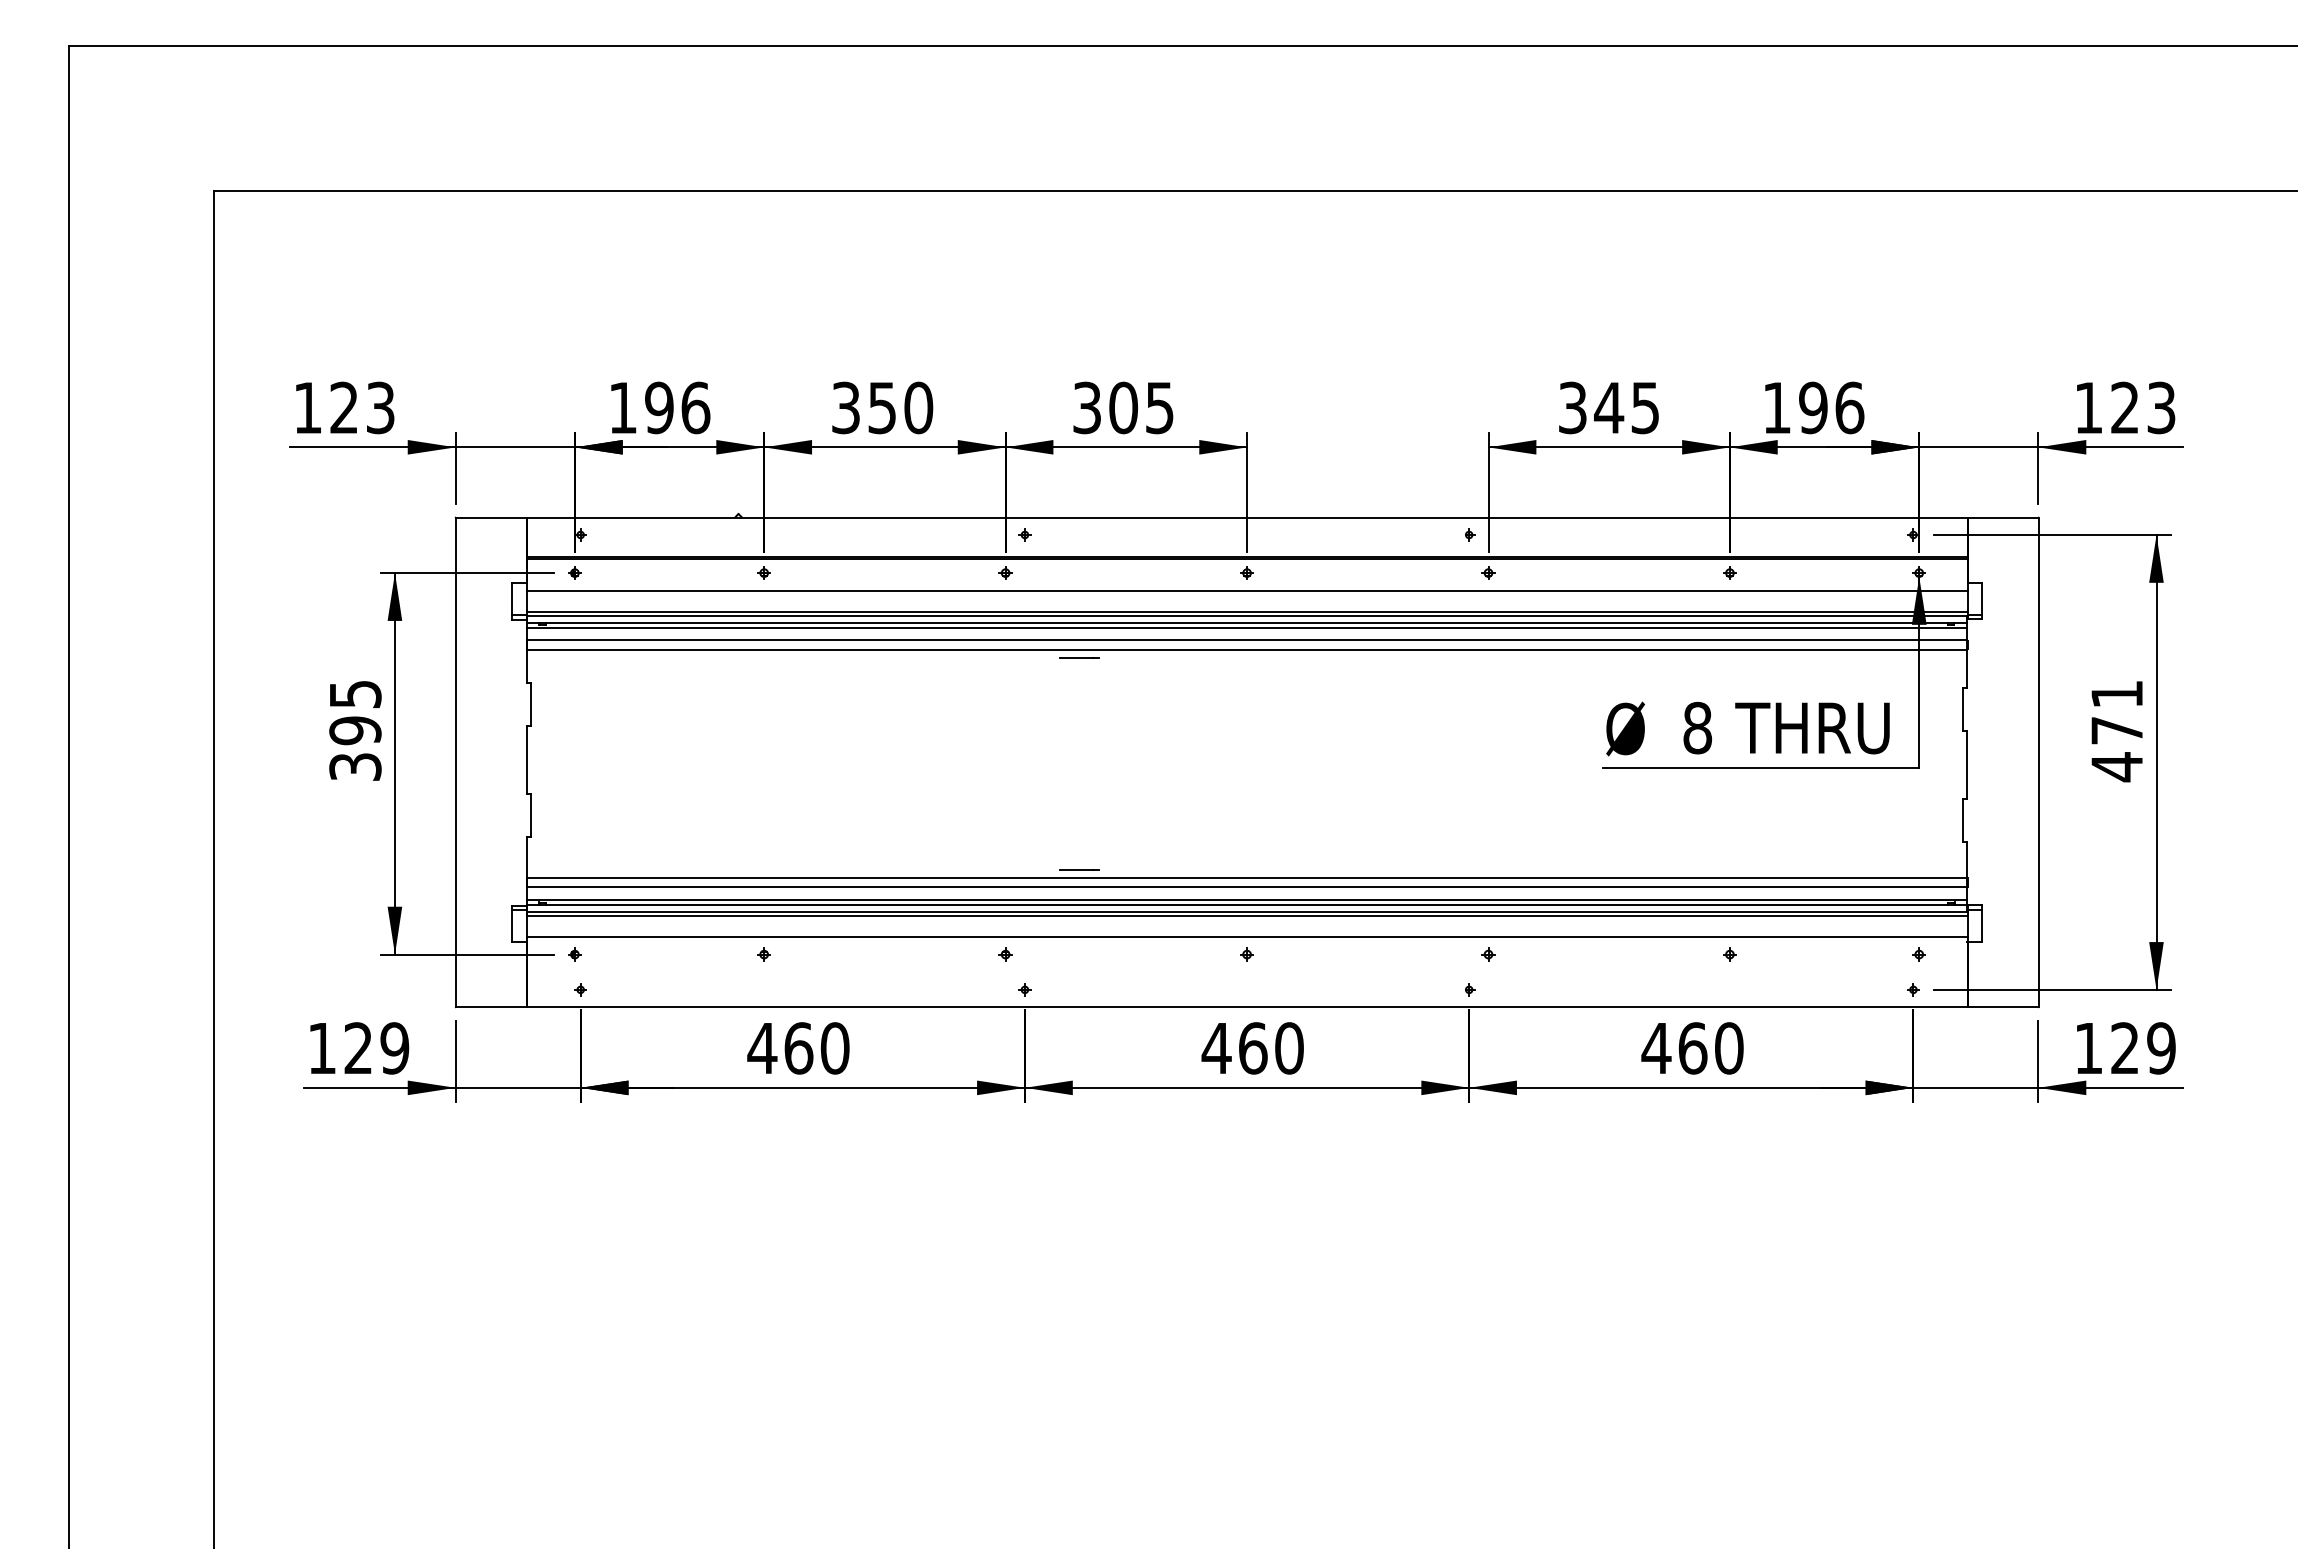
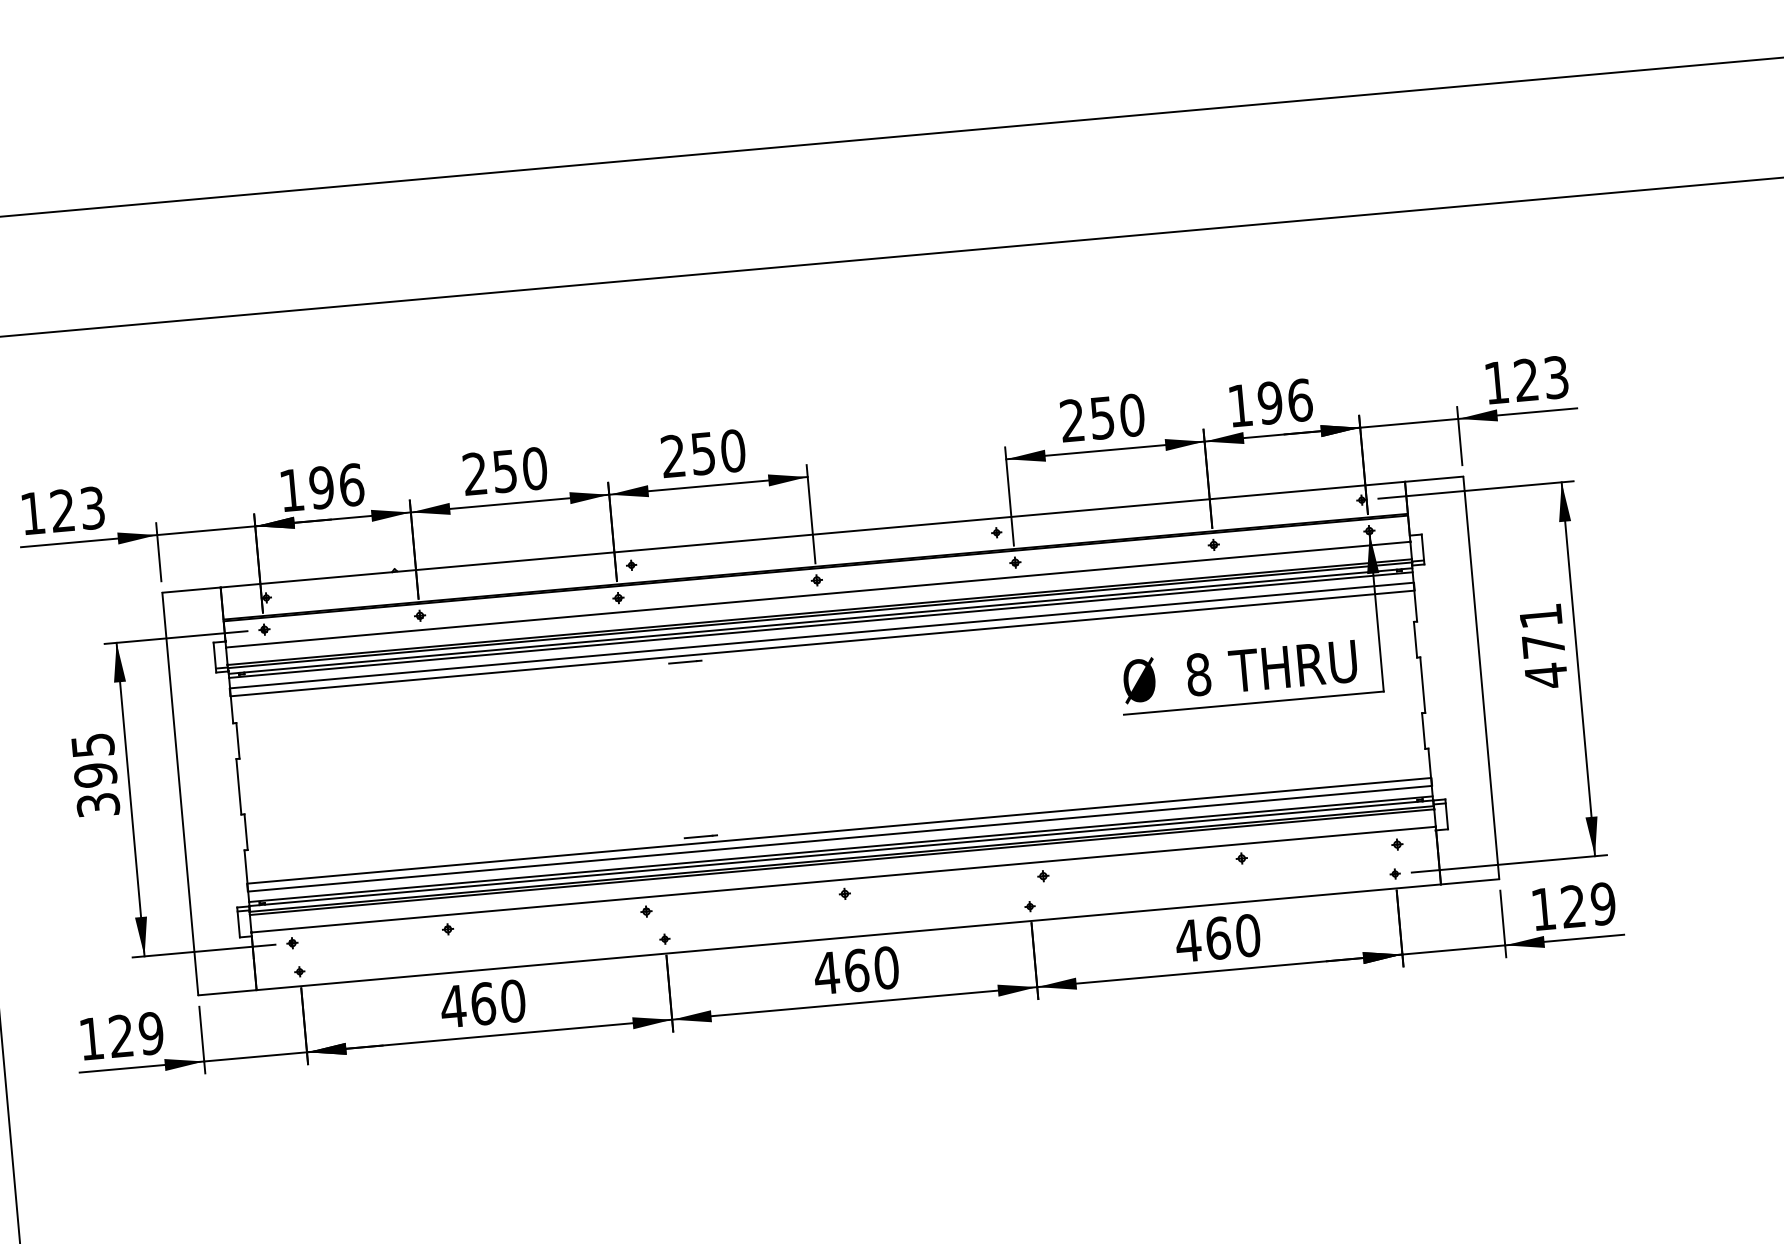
text: (845, 407) -> (474, 473), 350 -> 250
text: (1123, 407) -> (703, 453), 305 -> 250
text: (1609, 407) -> (1102, 417), 345 -> 250

